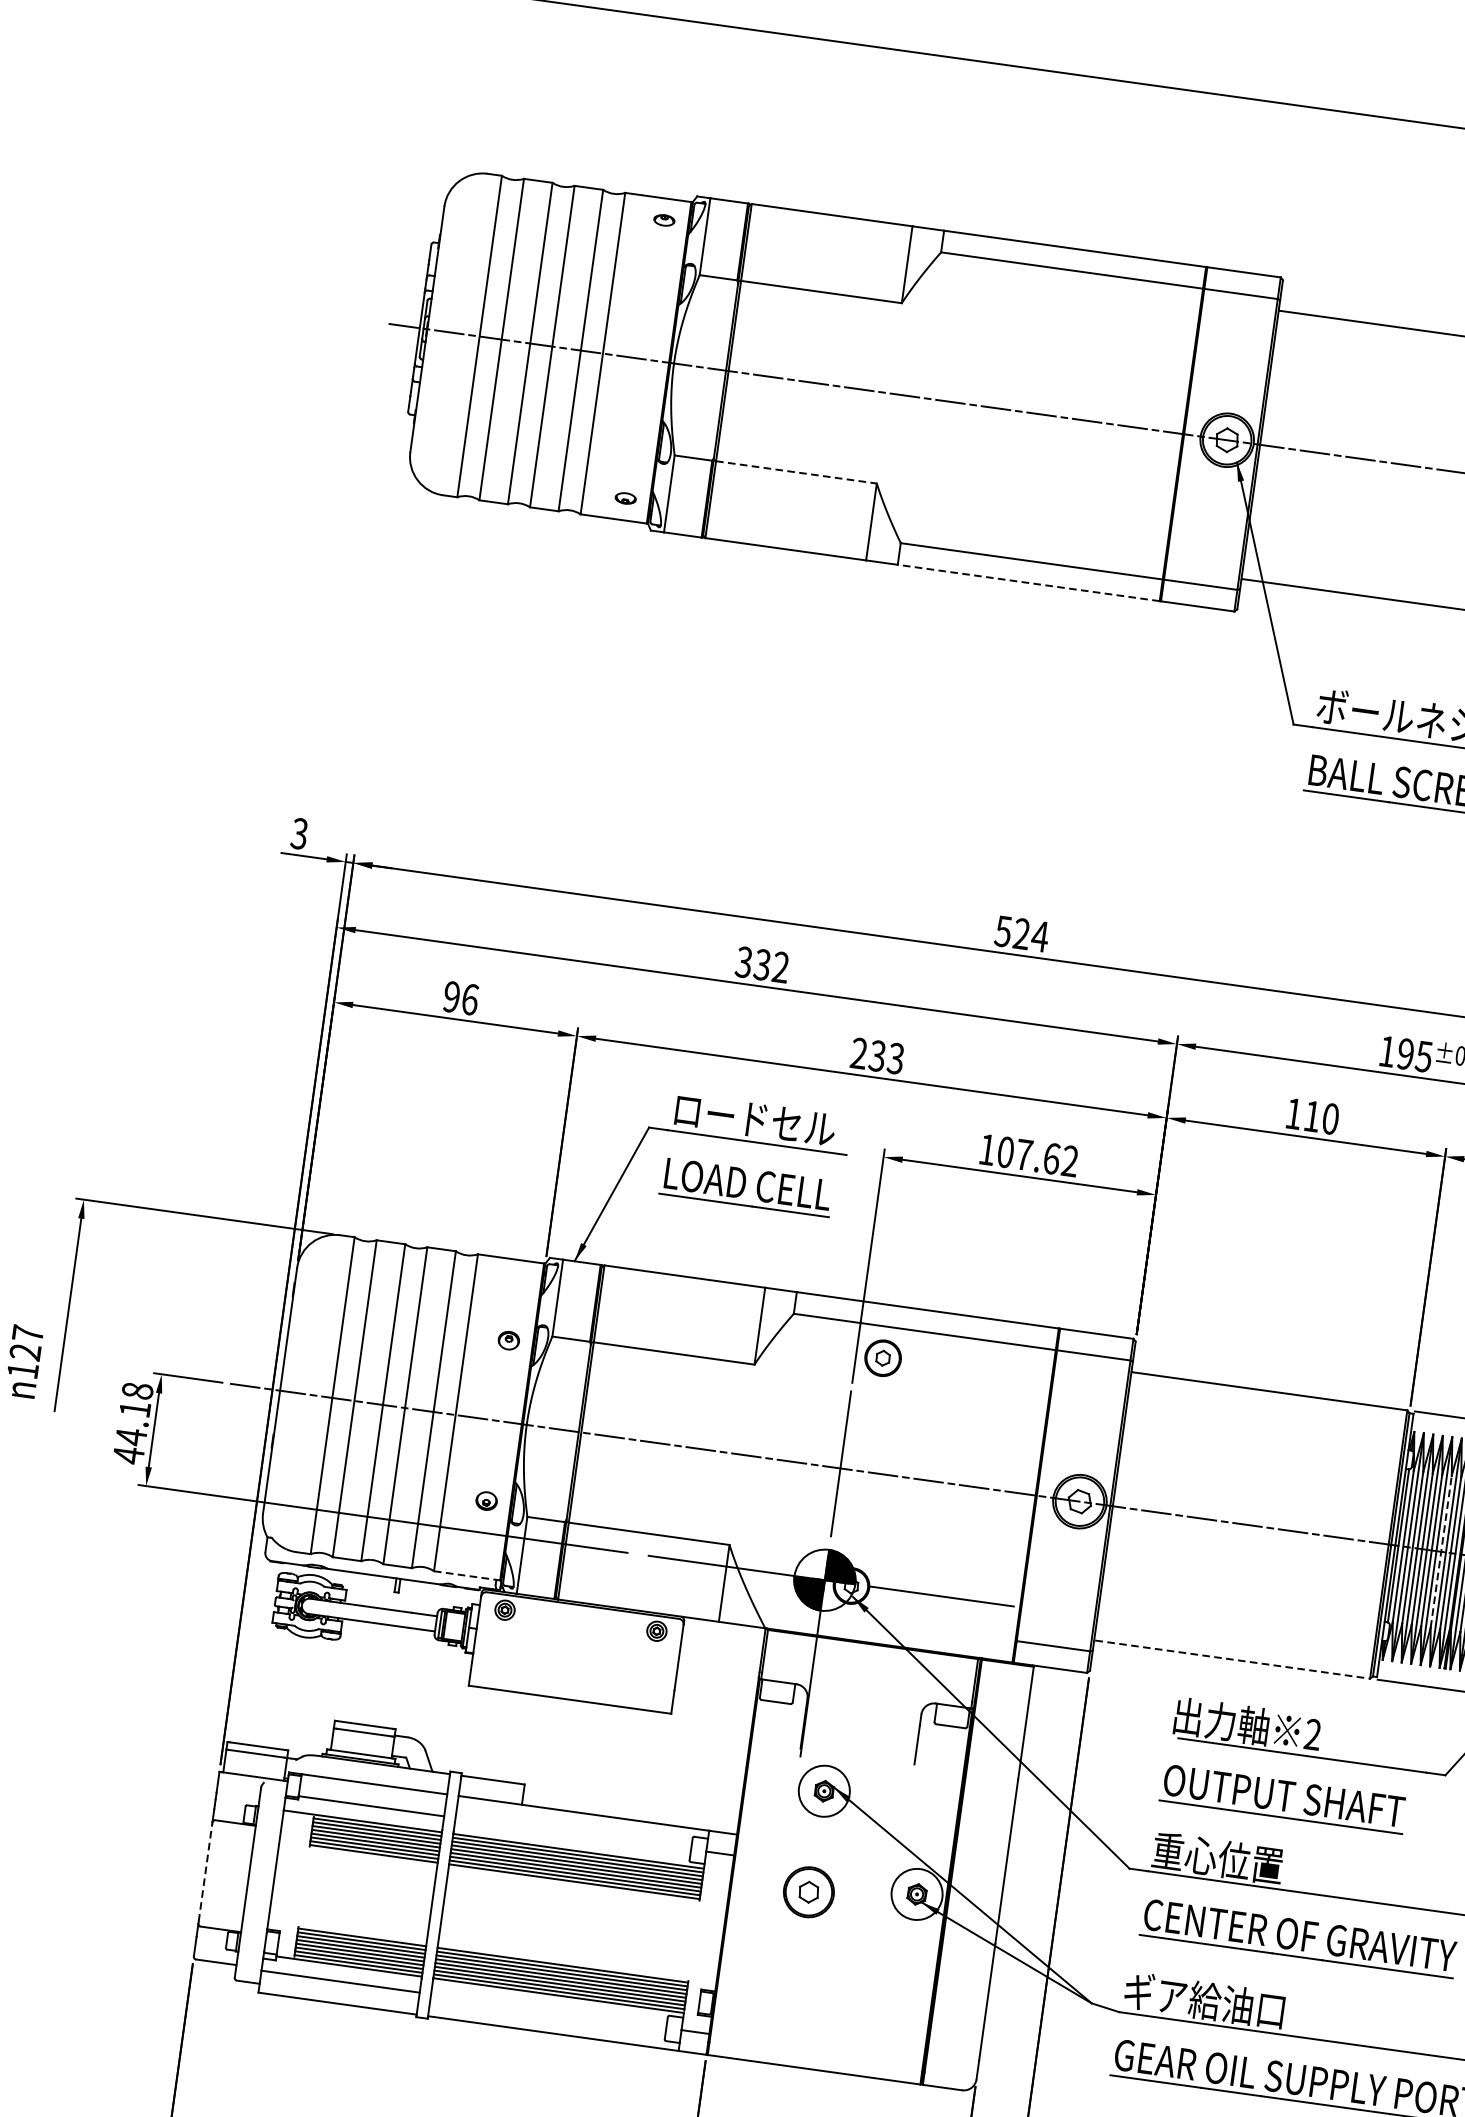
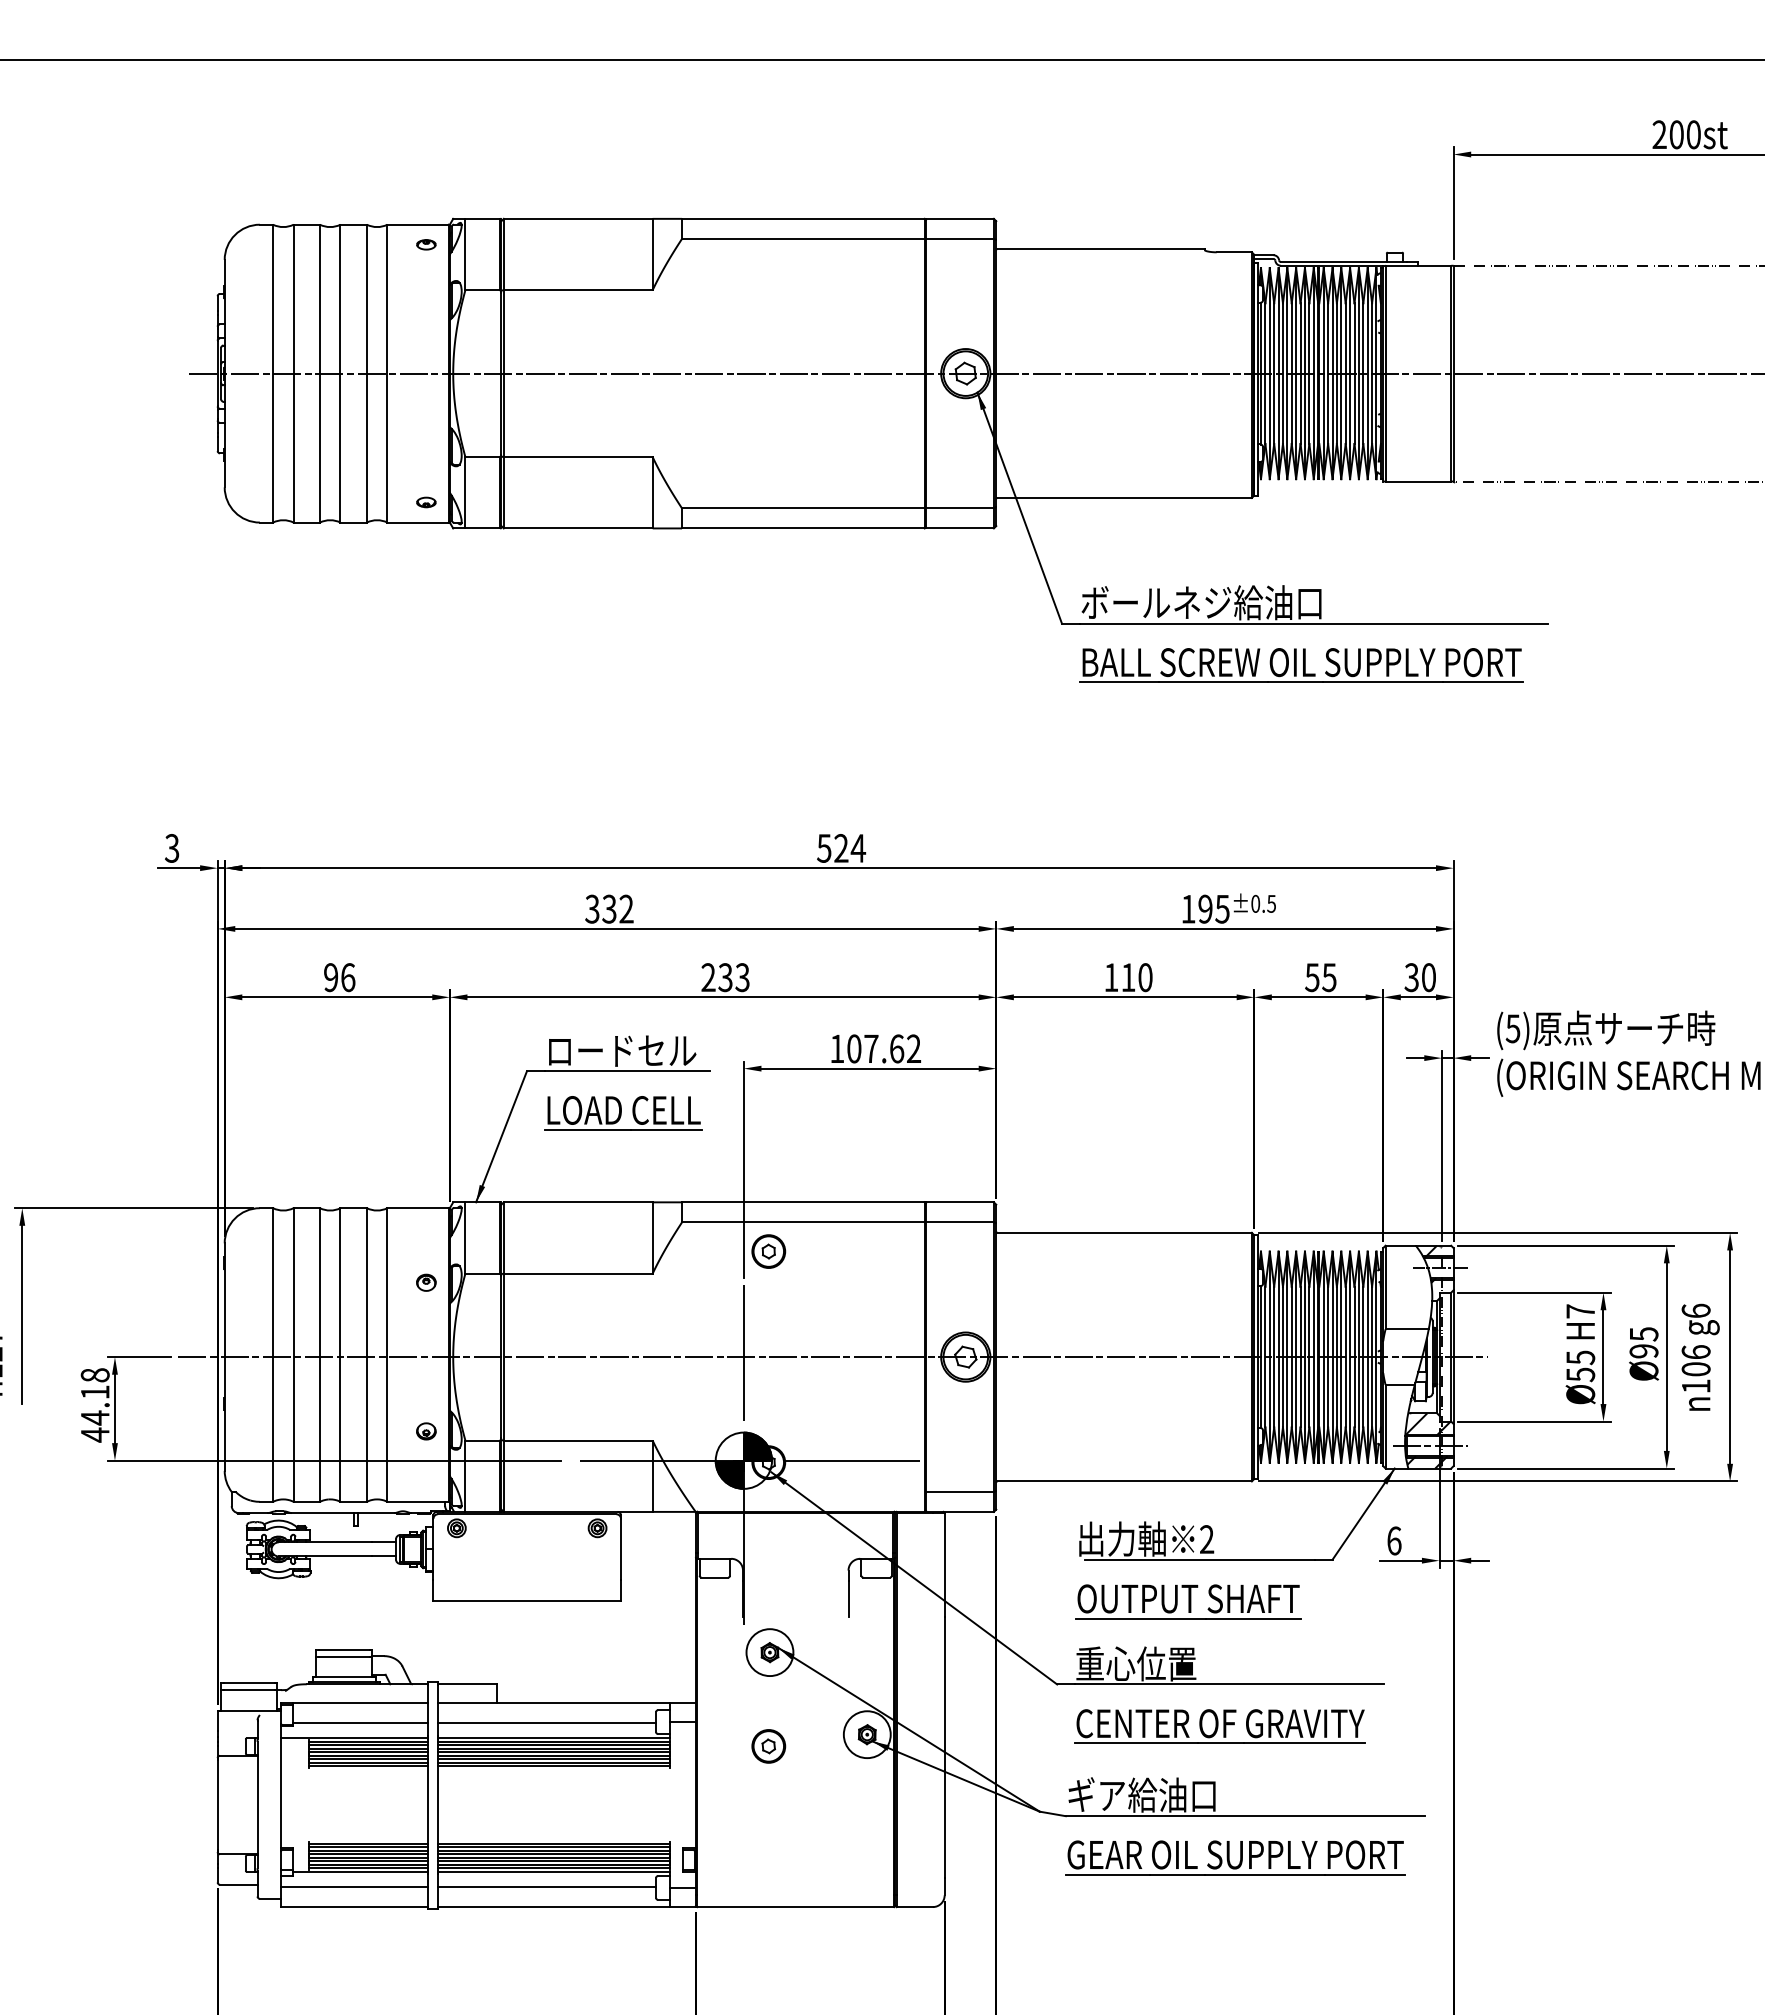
line: (796, 472) -> (578, 457), dashed -> solid
line: (1027, 582) -> (802, 528), dashed -> solid
line: (1441, 1551) -> (1300, 1356), dashed -> solid
line: (467, 1575) -> (418, 1501), dashed -> solid
line: (1233, 1659) -> (1125, 1481), dashed -> solid
line: (573, 1834) -> (547, 1723), added
line: (205, 1873) -> (217, 1805), dashed -> solid
part: (808, 1892) -> (768, 1746), size x0.71
line: (549, 2010) -> (547, 1886), added

